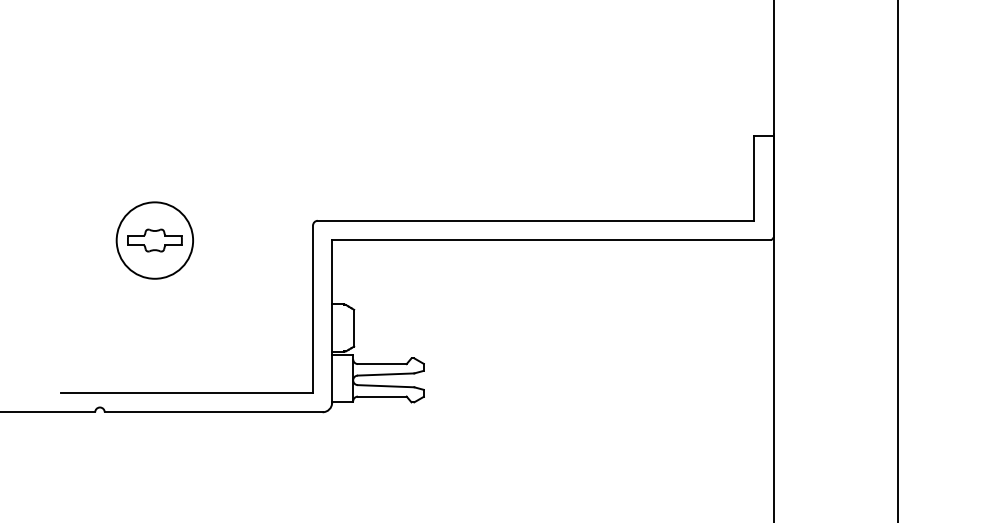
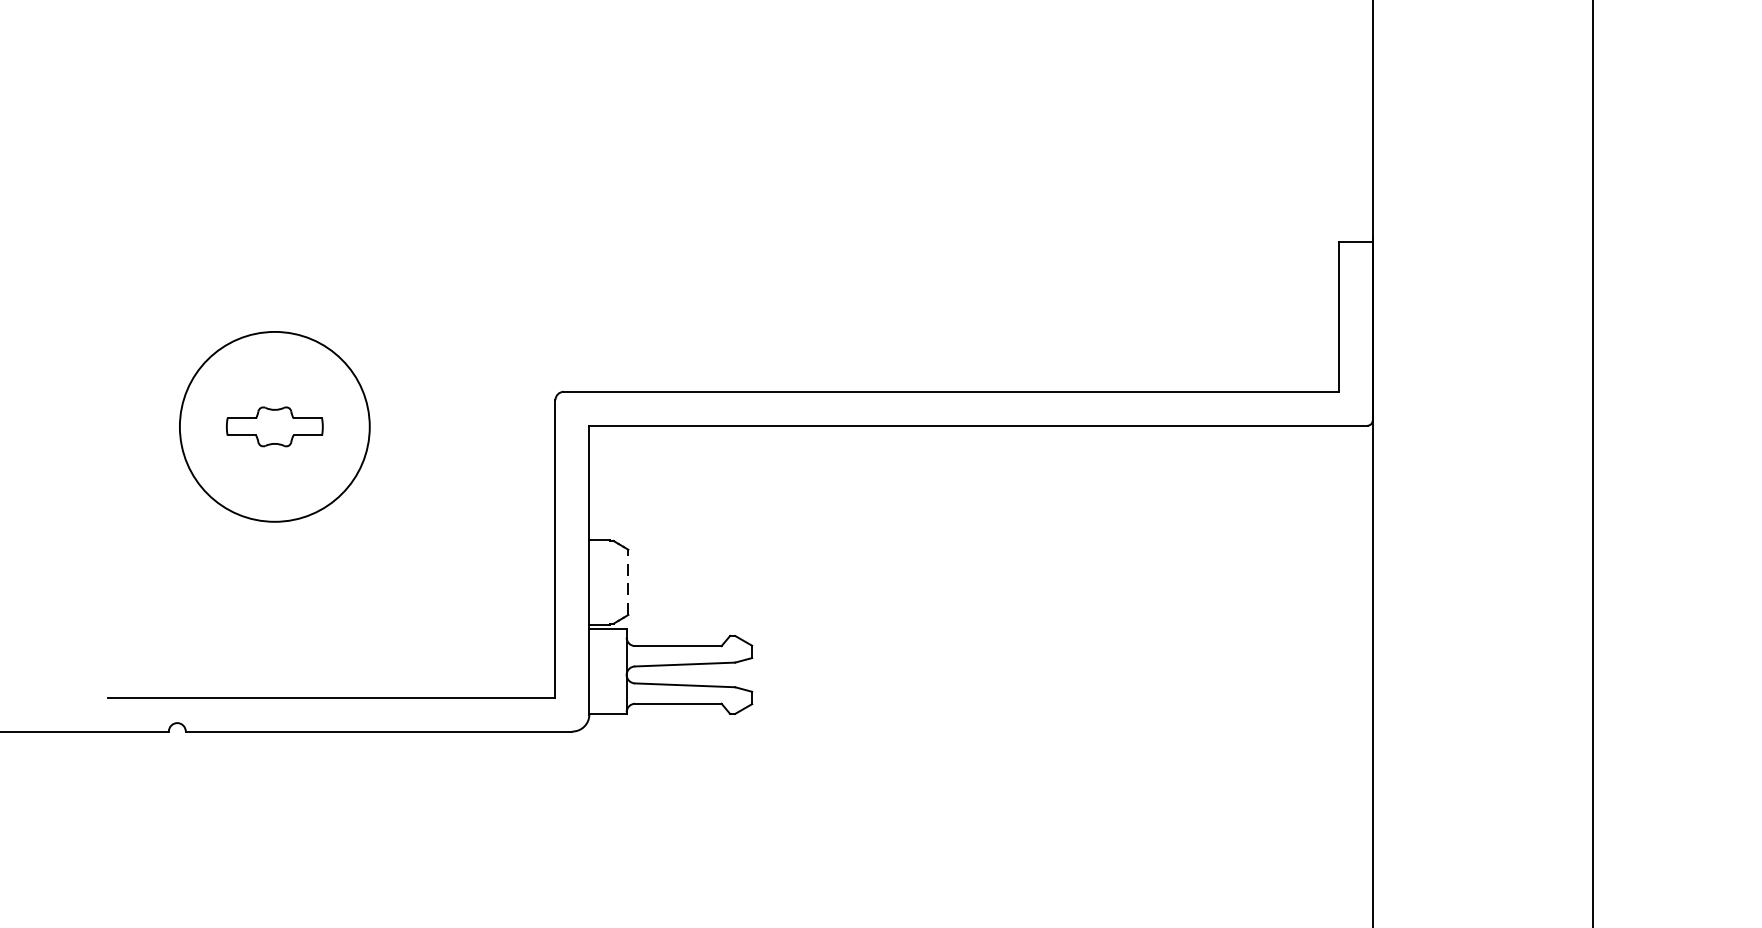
circle: (154, 240) -> (274, 426), size x1.4
line: (354, 327) -> (629, 581), solid -> dashed

